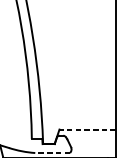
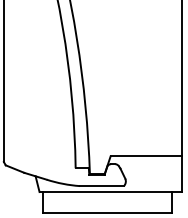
line: (87, 129) -> (146, 156), dashed -> solid
line: (52, 153) -> (101, 186), dashed -> solid

